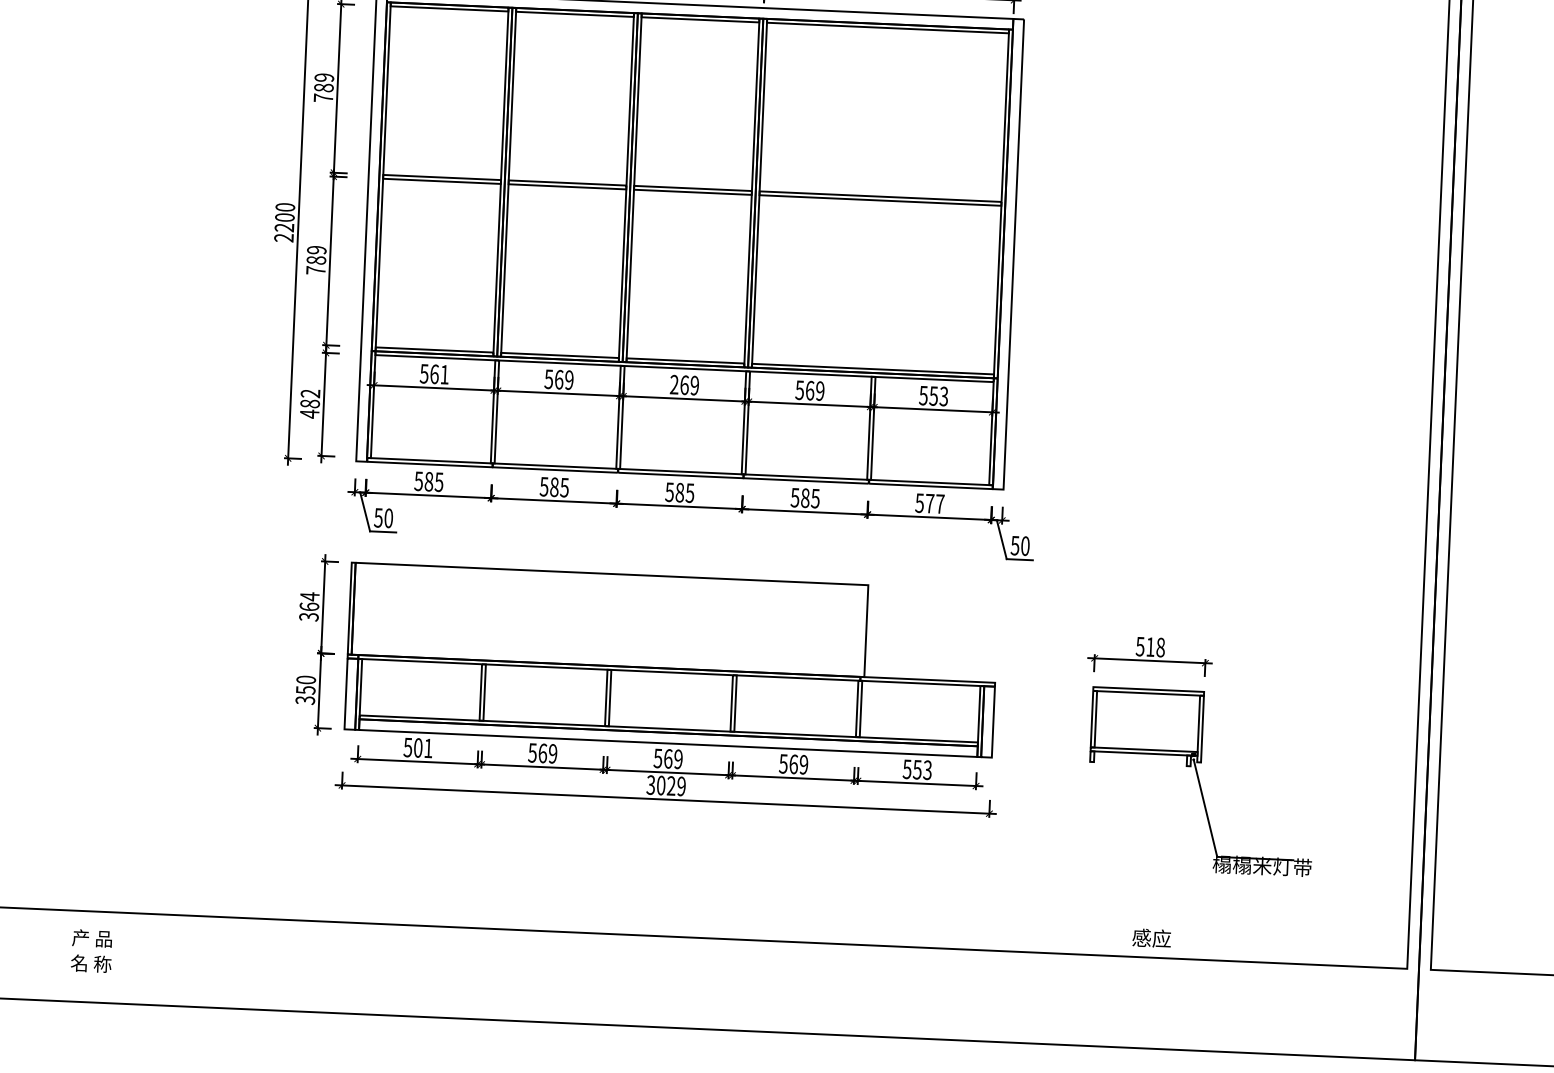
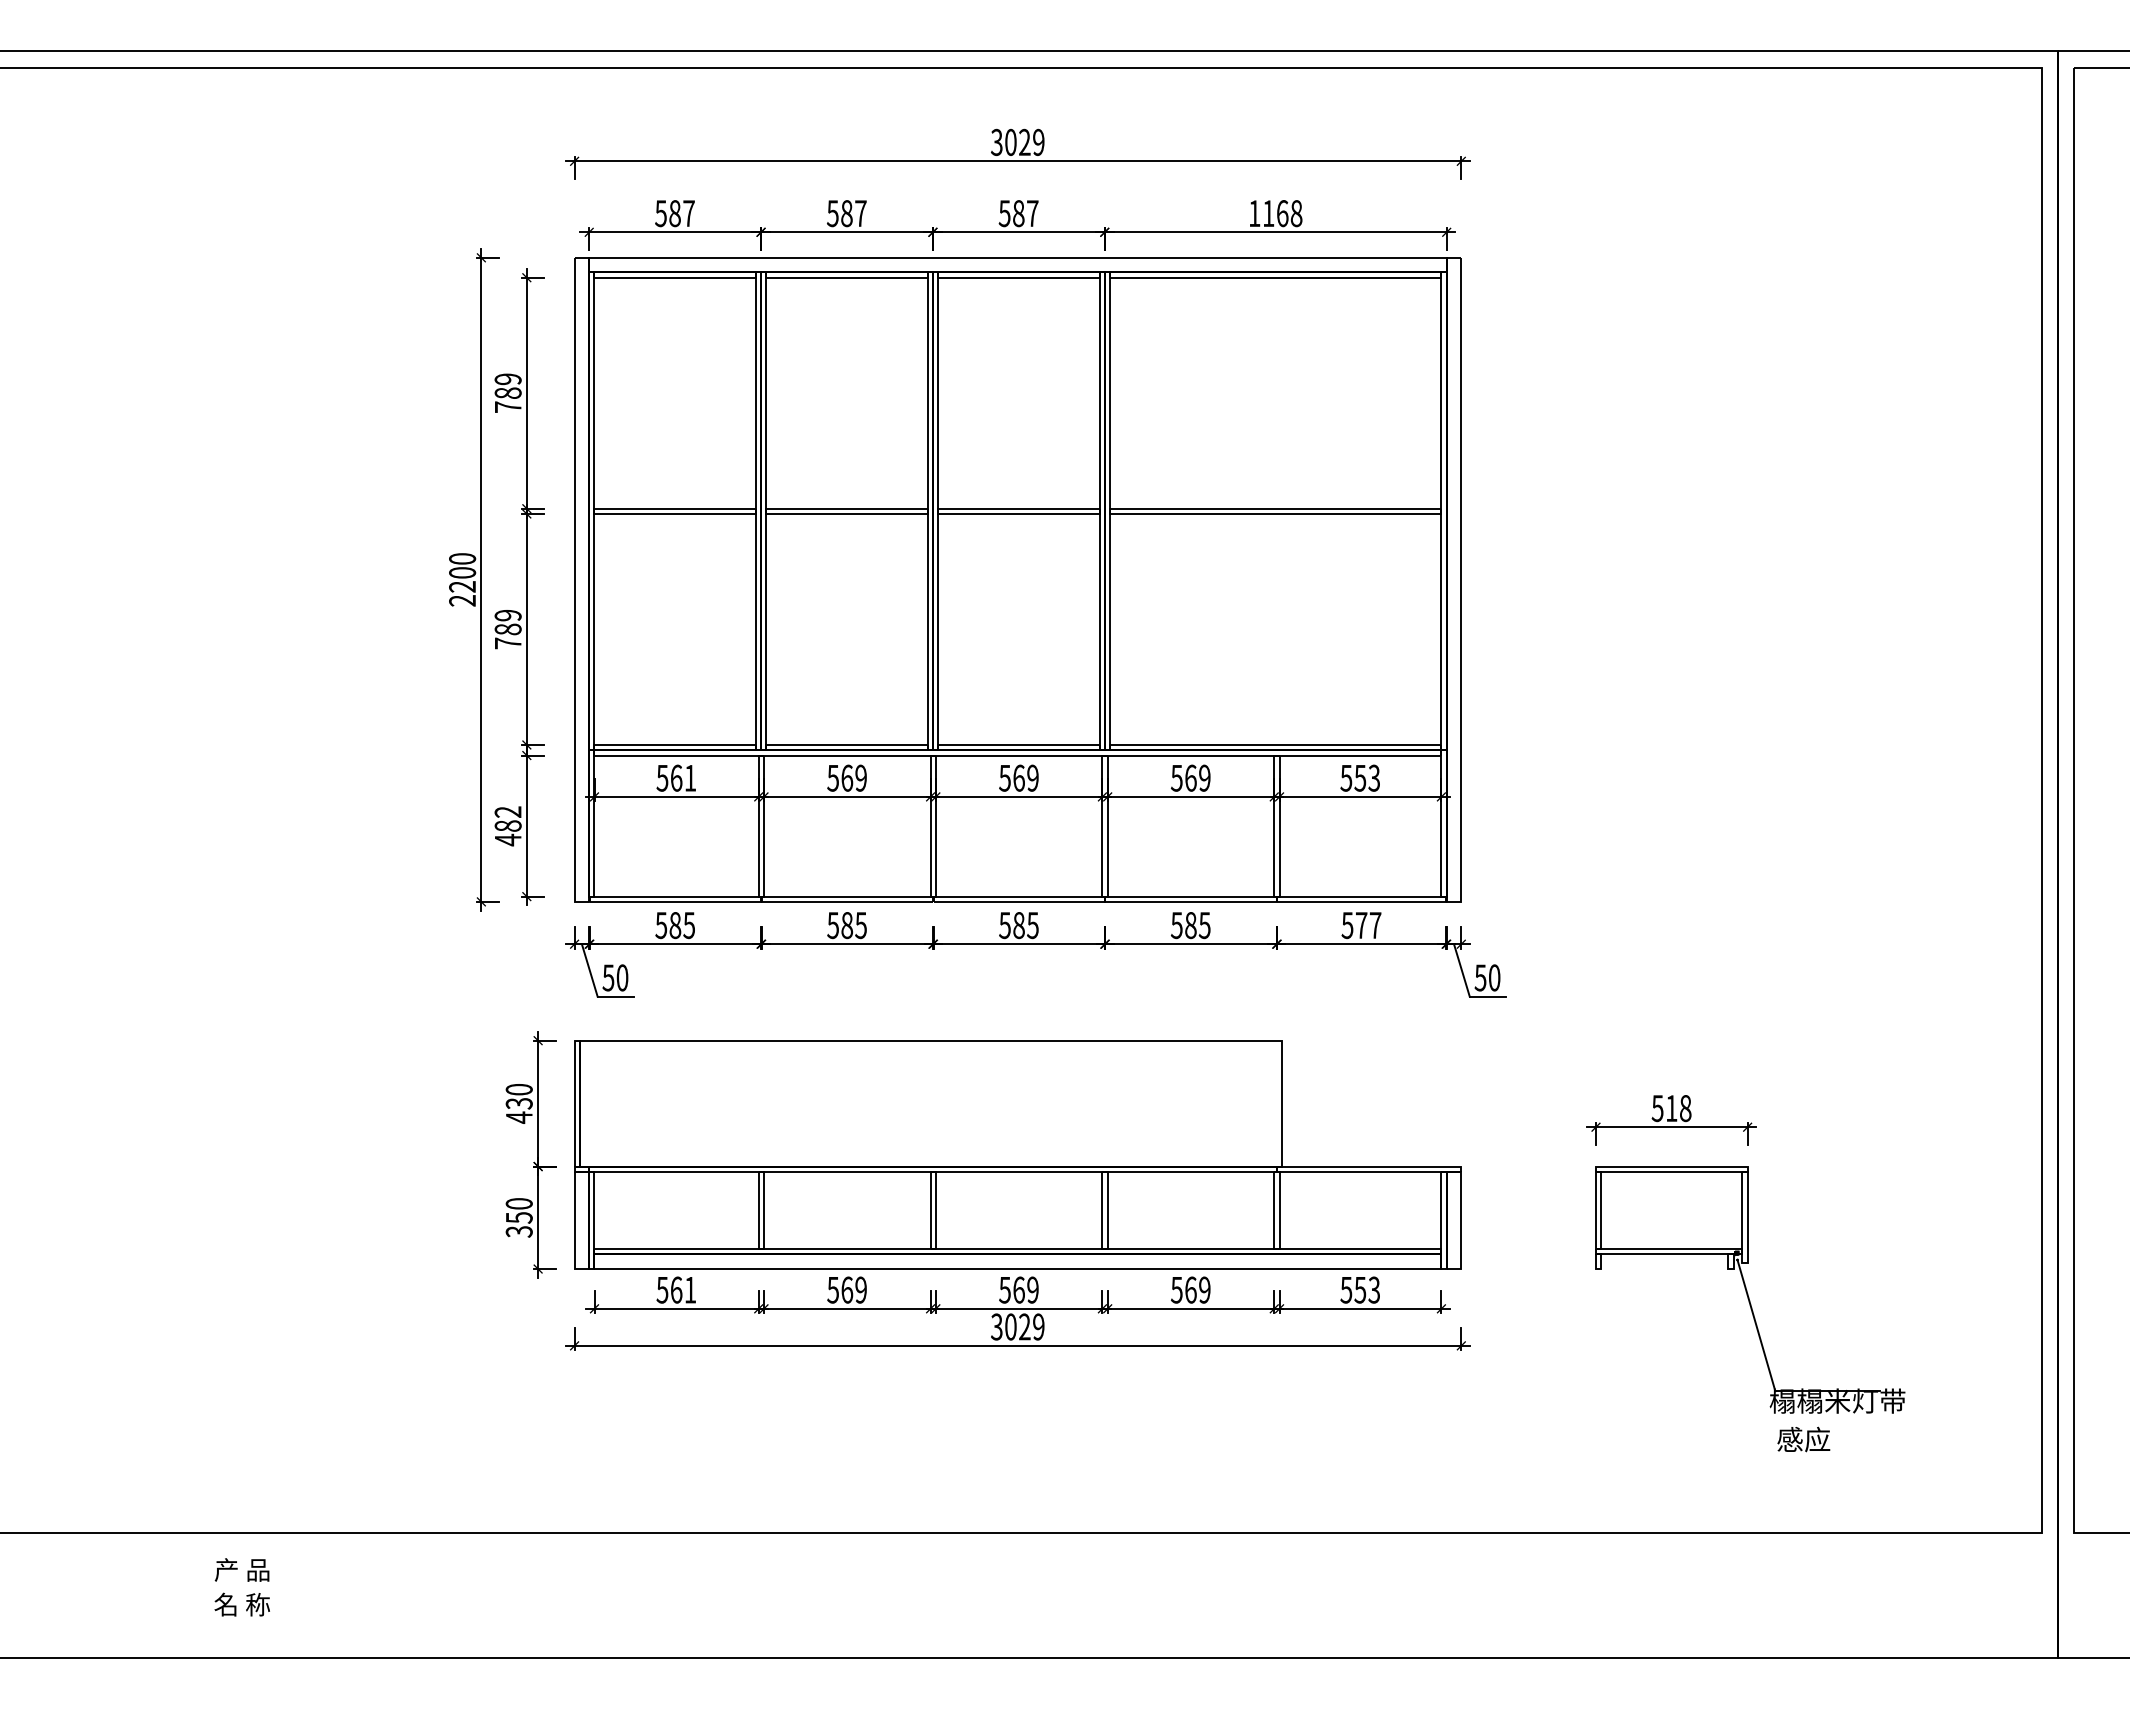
text: (674, 384) -> (1004, 777), 269 -> 569
text: (308, 606) -> (518, 1103), 364 -> 430
text: (418, 747) -> (676, 1289), 501 -> 561
text: (1151, 938) -> (1803, 1439), moved

